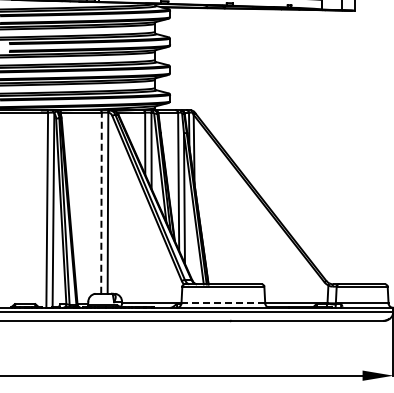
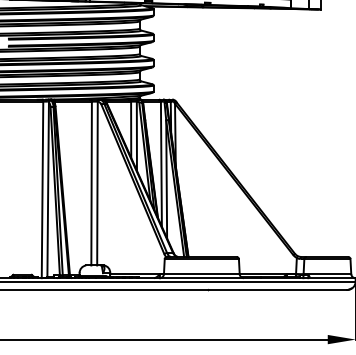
line: (101, 203) -> (91, 183), dashed -> solid
line: (223, 303) -> (201, 274), dashed -> solid

